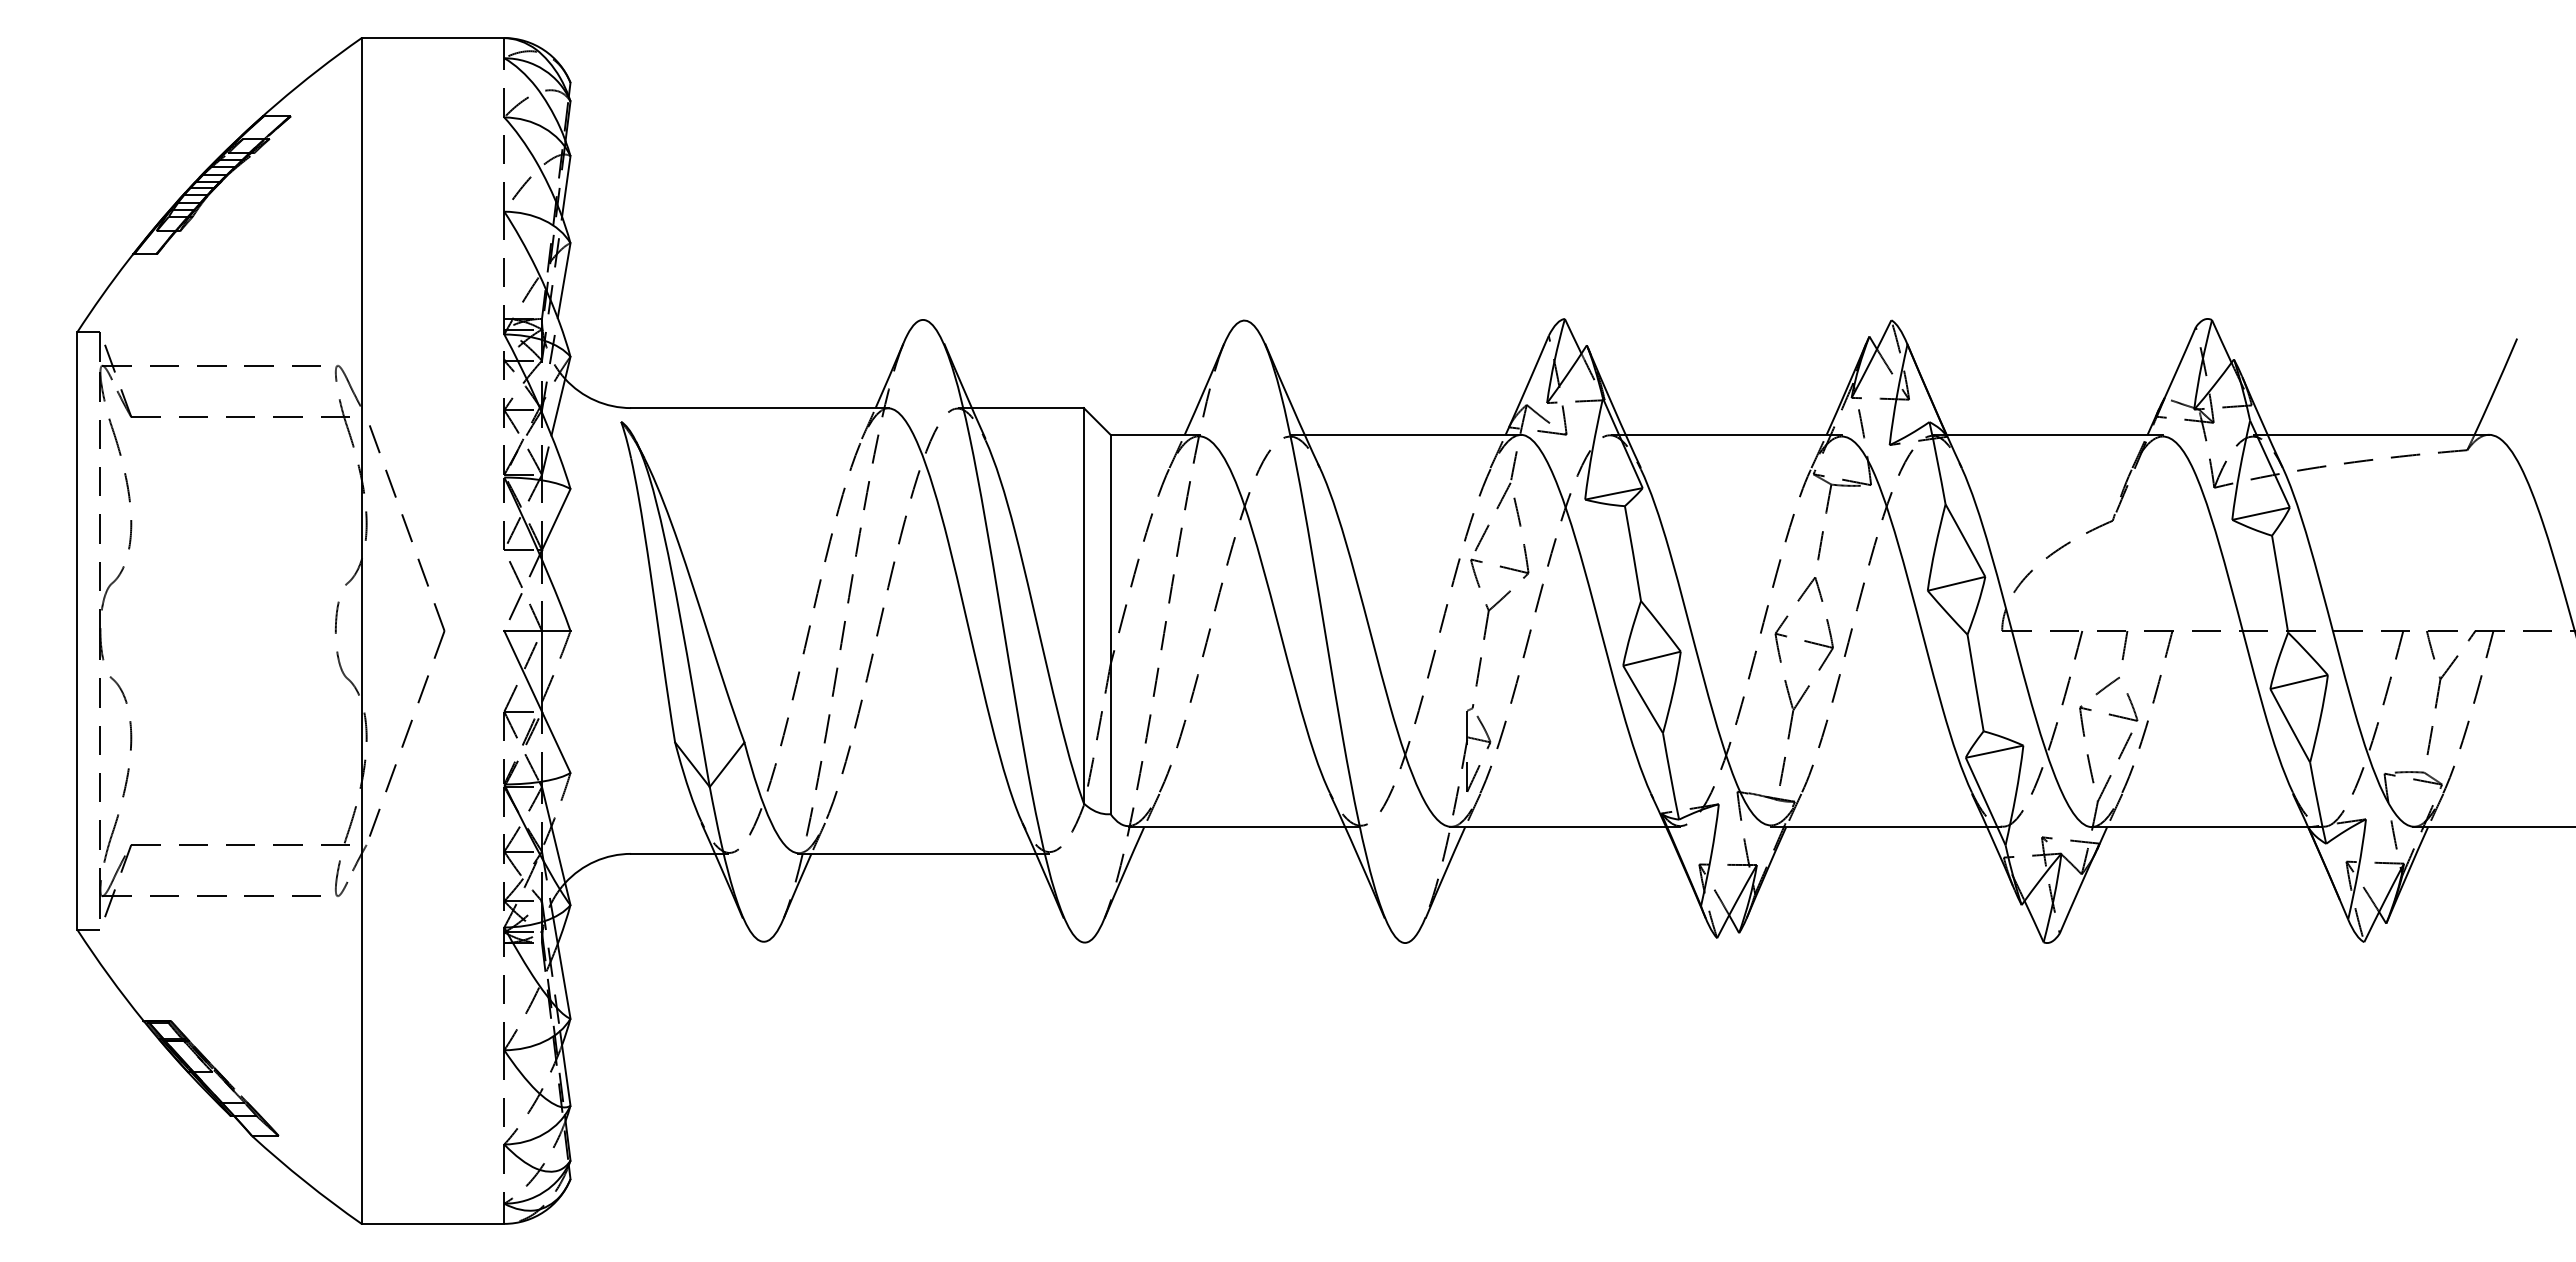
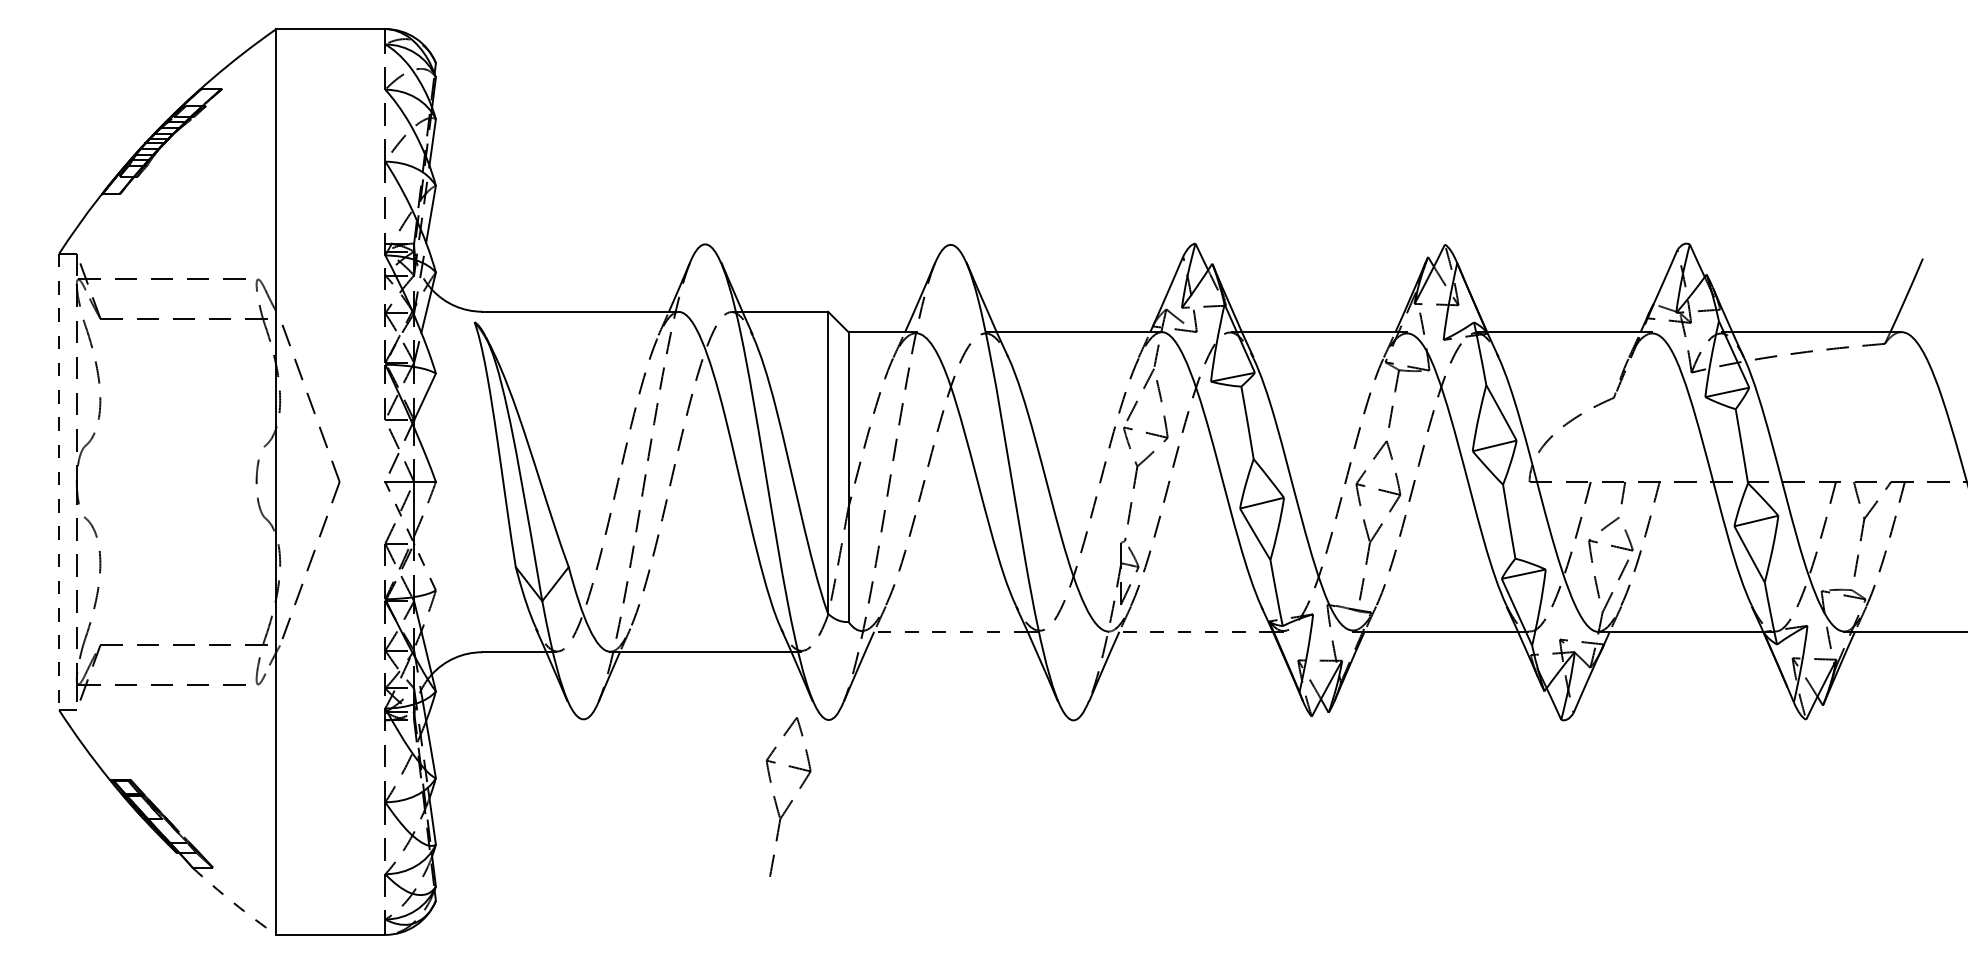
line: (77, 630) -> (59, 481), solid -> dashed
line: (537, 701) -> (410, 535), solid -> dashed
line: (1237, 827) -> (945, 632), solid -> dashed
line: (1558, 827) -> (1190, 632), solid -> dashed
part: (1036, 1047) -> (791, 800), added
arc: (305, 1181) -> (233, 902), solid -> dashed

